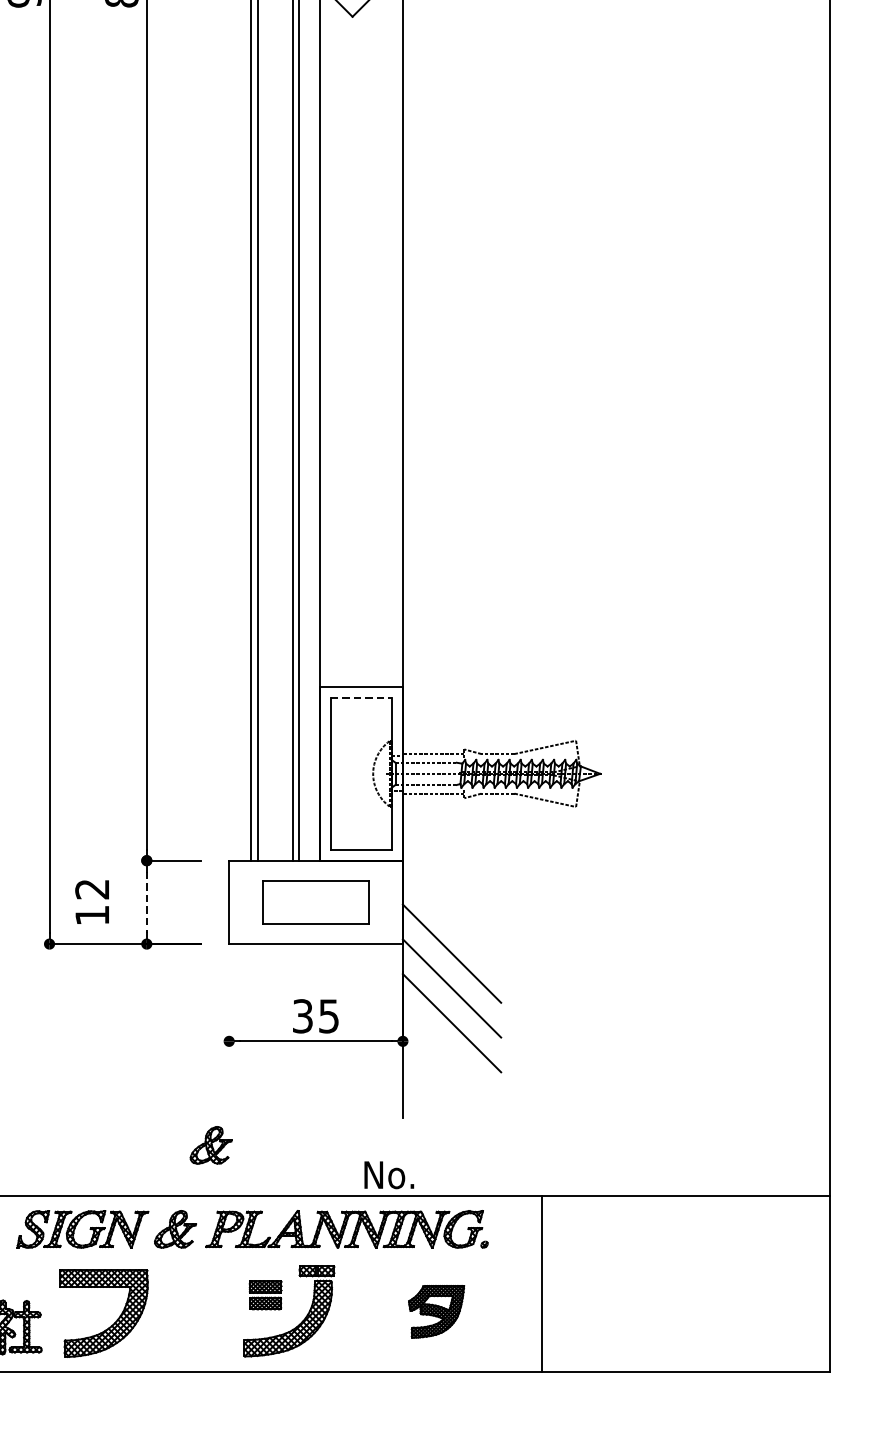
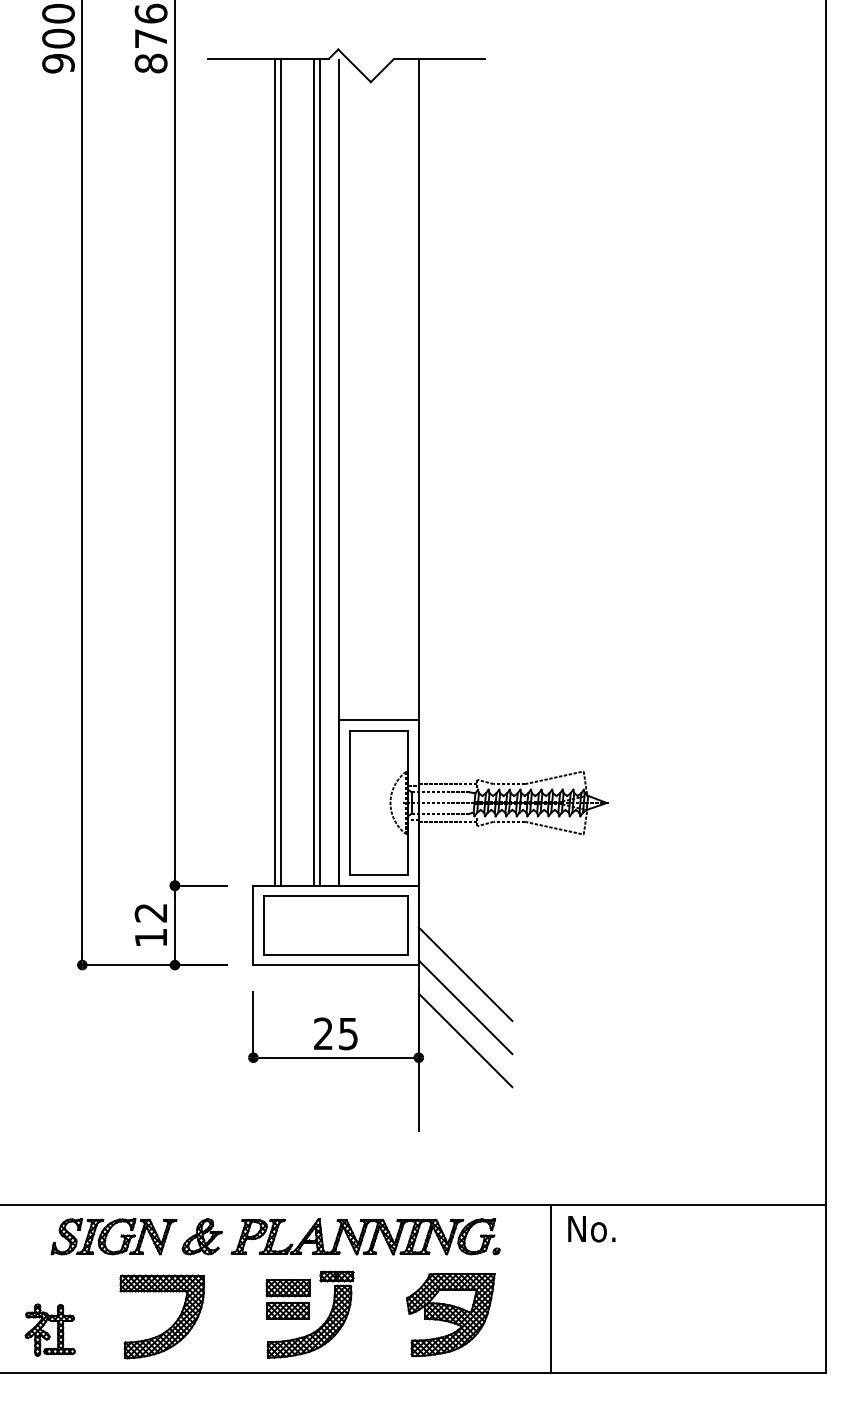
line: (361, 697) -> (379, 730), dashed -> solid
text: (91, 901) -> (150, 924), moved
line: (146, 902) -> (174, 925), dashed -> solid
part: (315, 902) -> (335, 925), size x1.43
line: (229, 1006) -> (253, 1024), added
text: (302, 1015) -> (323, 1033), 35 -> 25
part: (210, 1145) -> (235, 1156), removed
text: (388, 1175) -> (591, 1229), moved
part: (264, 1295) -> (287, 1299), size x1.43
part: (436, 1312) -> (450, 1315), size x1.67
part: (113, 1322) -> (171, 1325), moved

